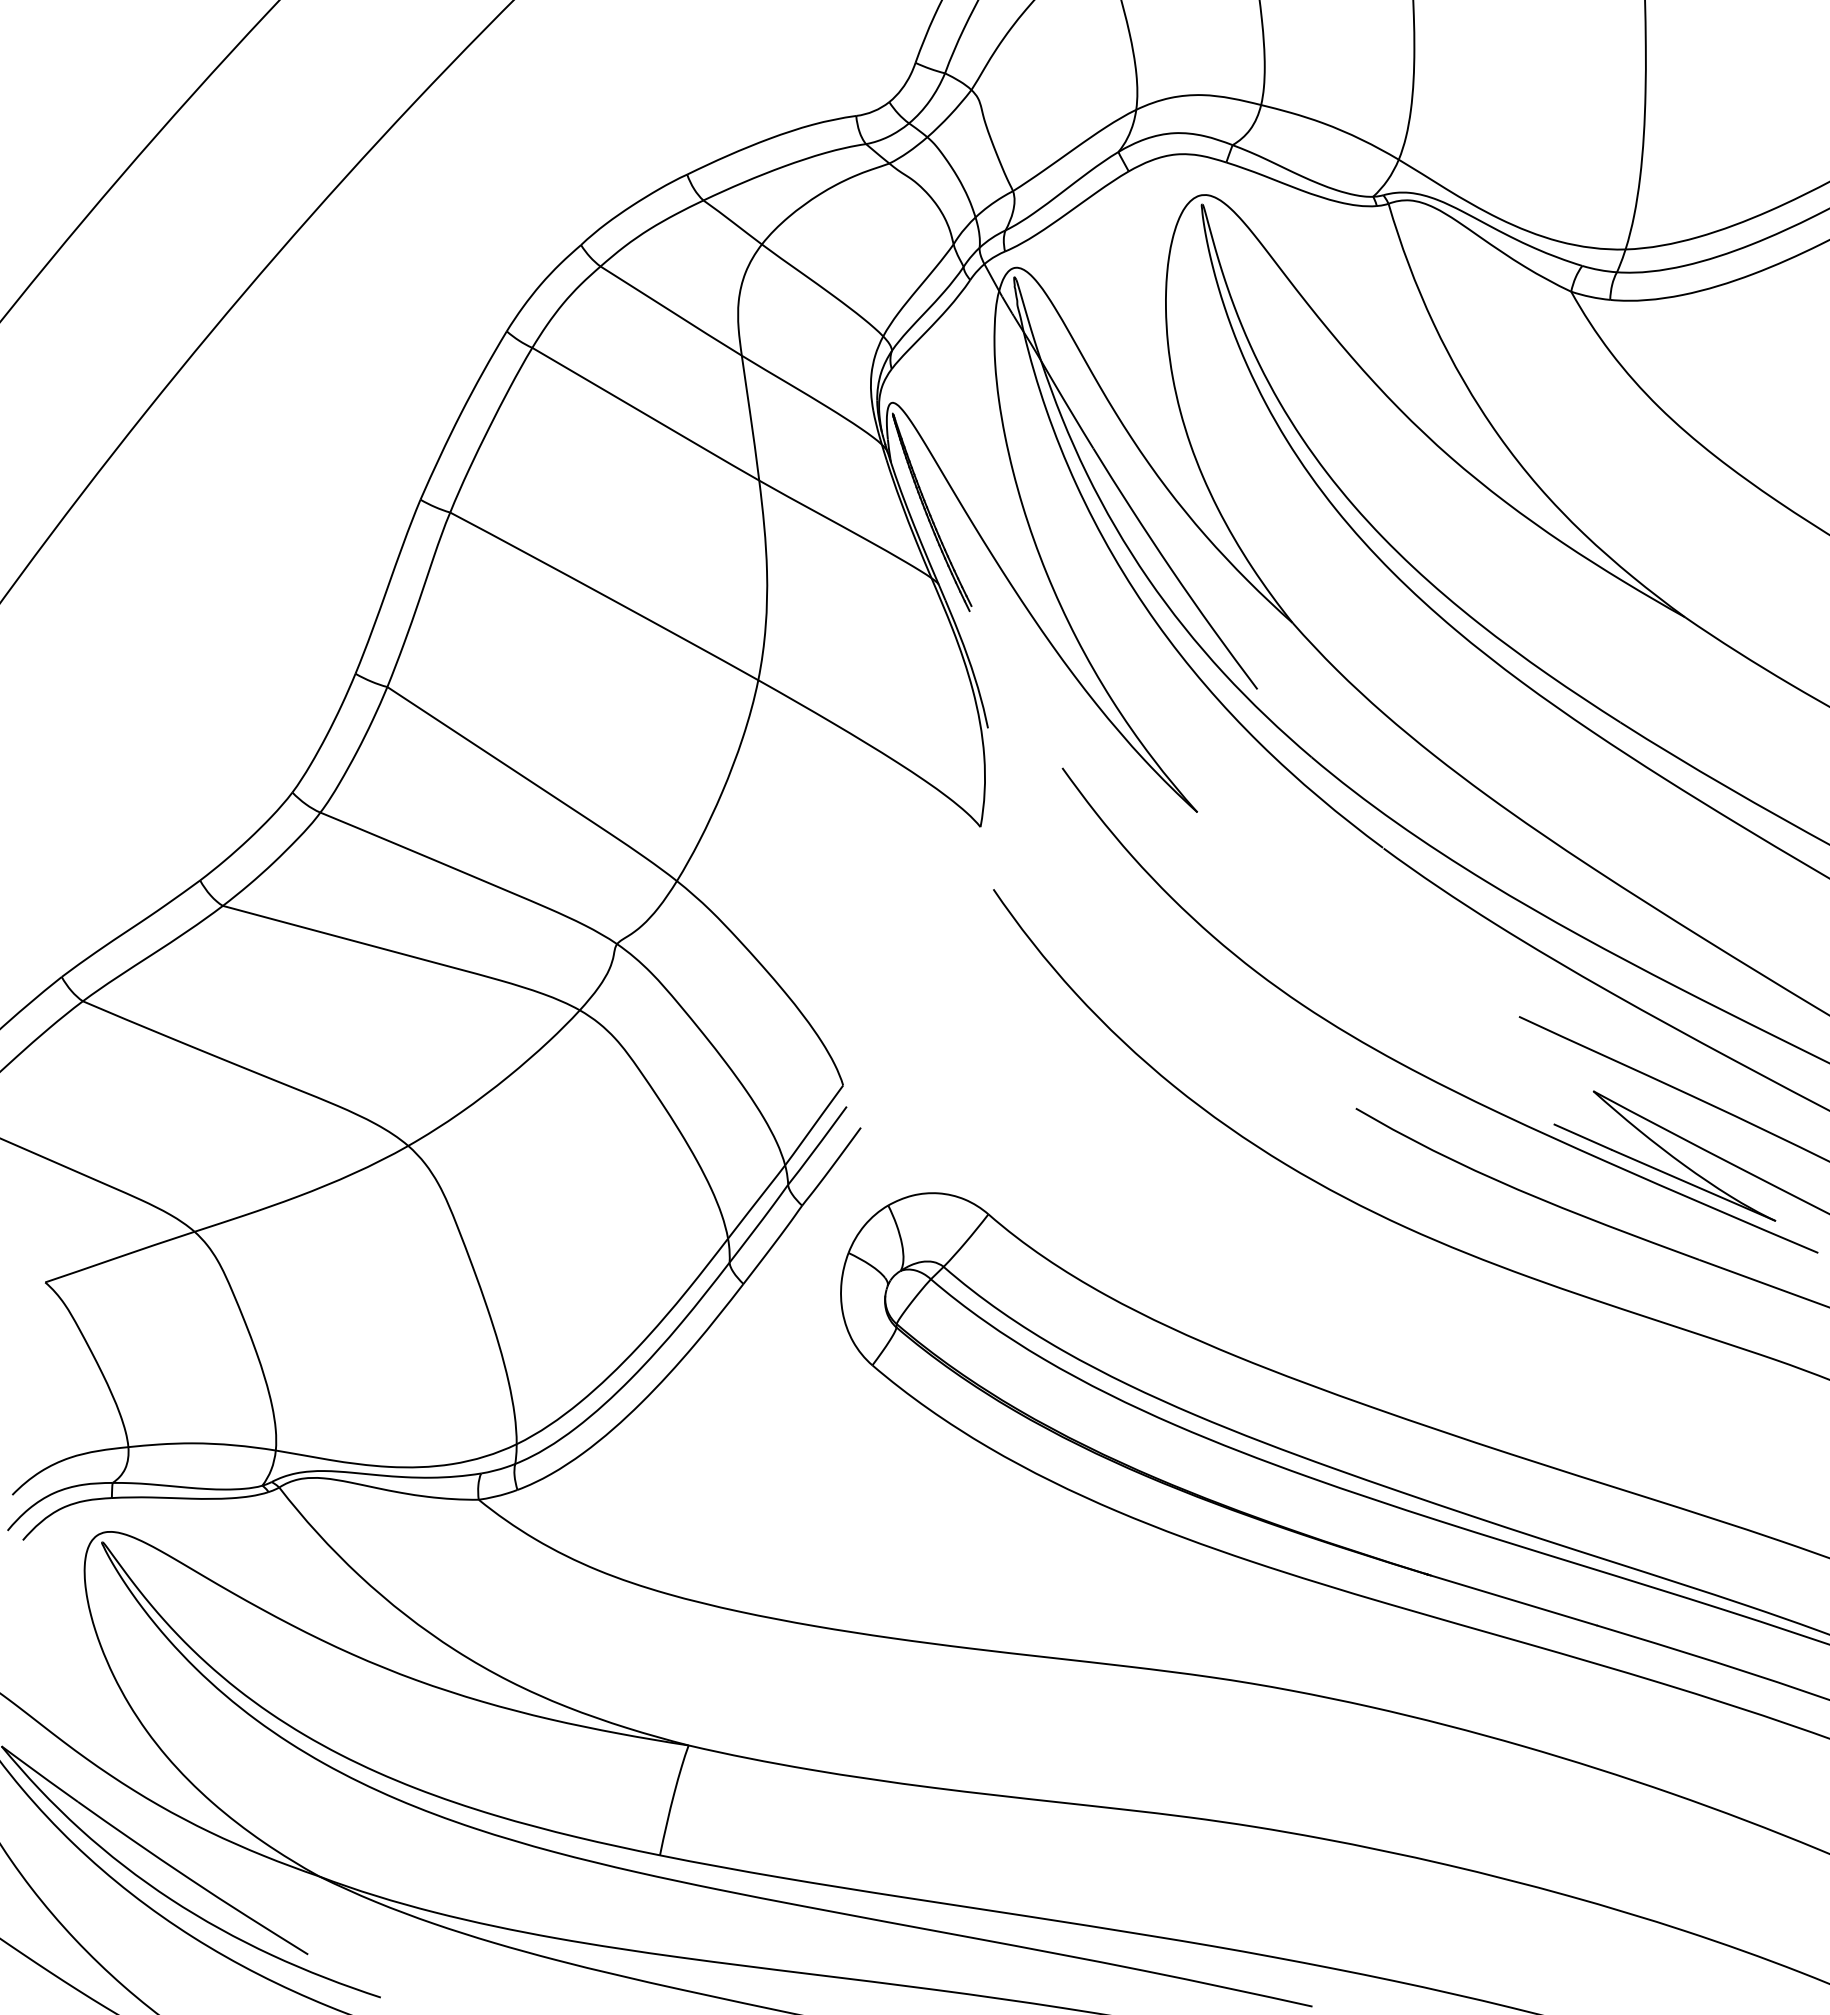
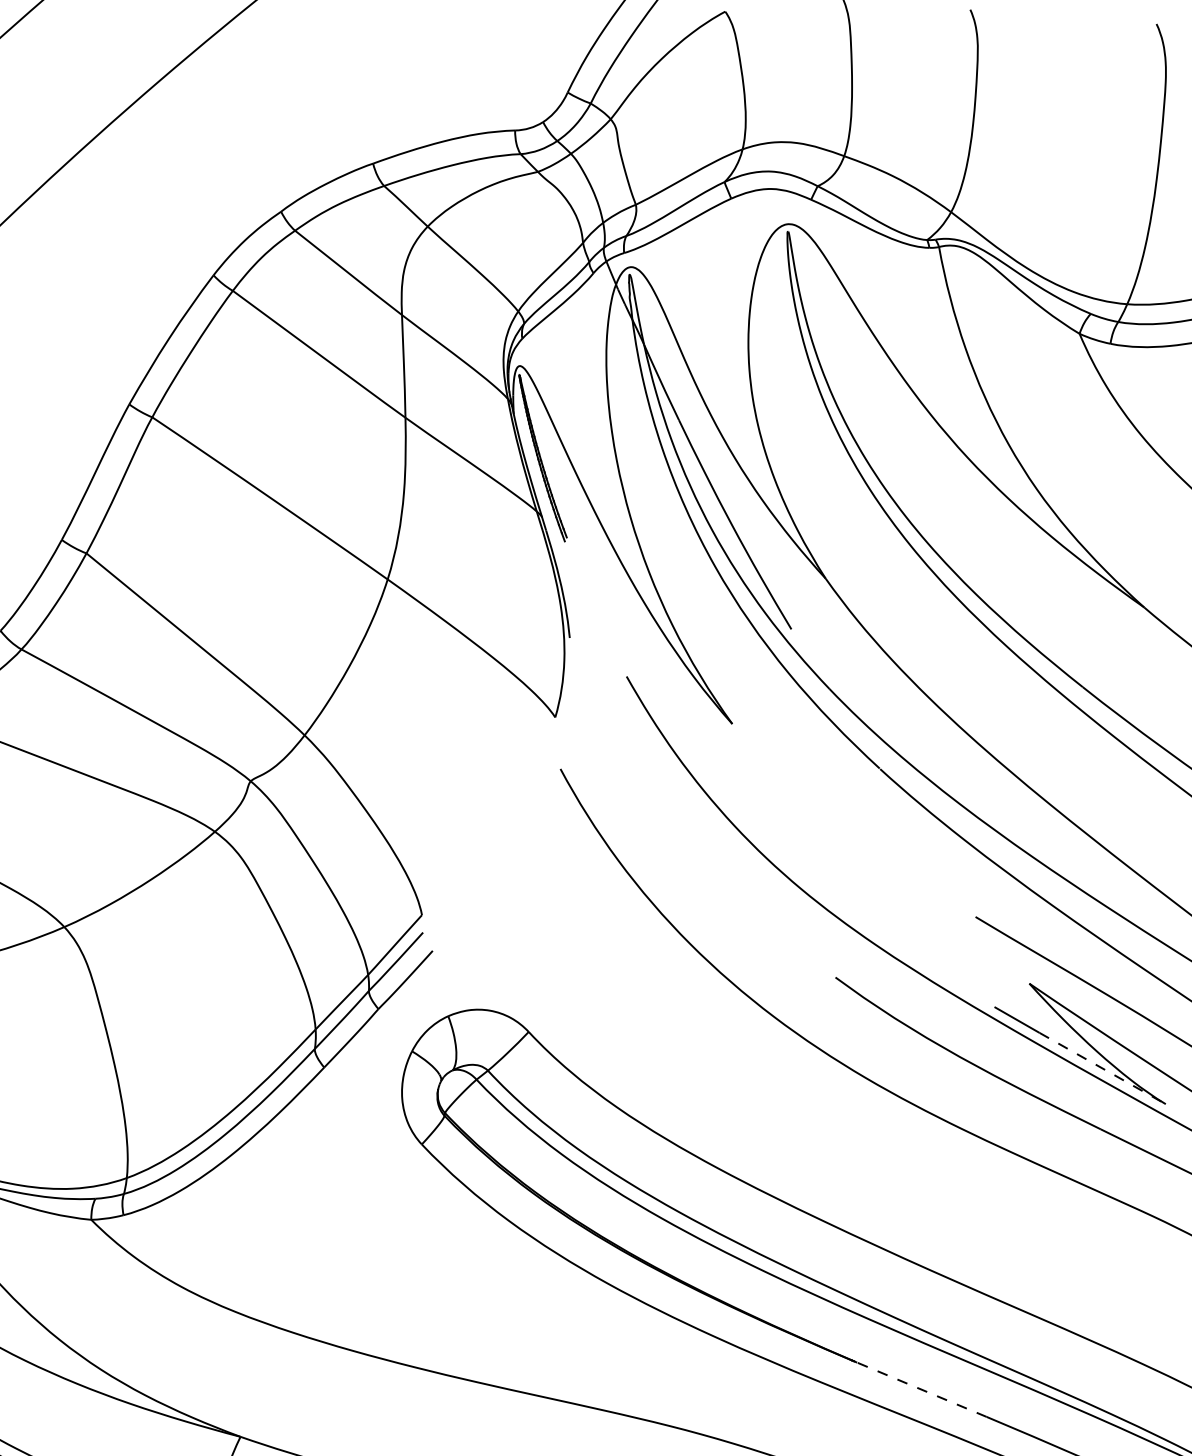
line: (1693, 1185) -> (1102, 1068), solid -> dashed
line: (1511, 1599) -> (919, 1388), solid -> dashed

